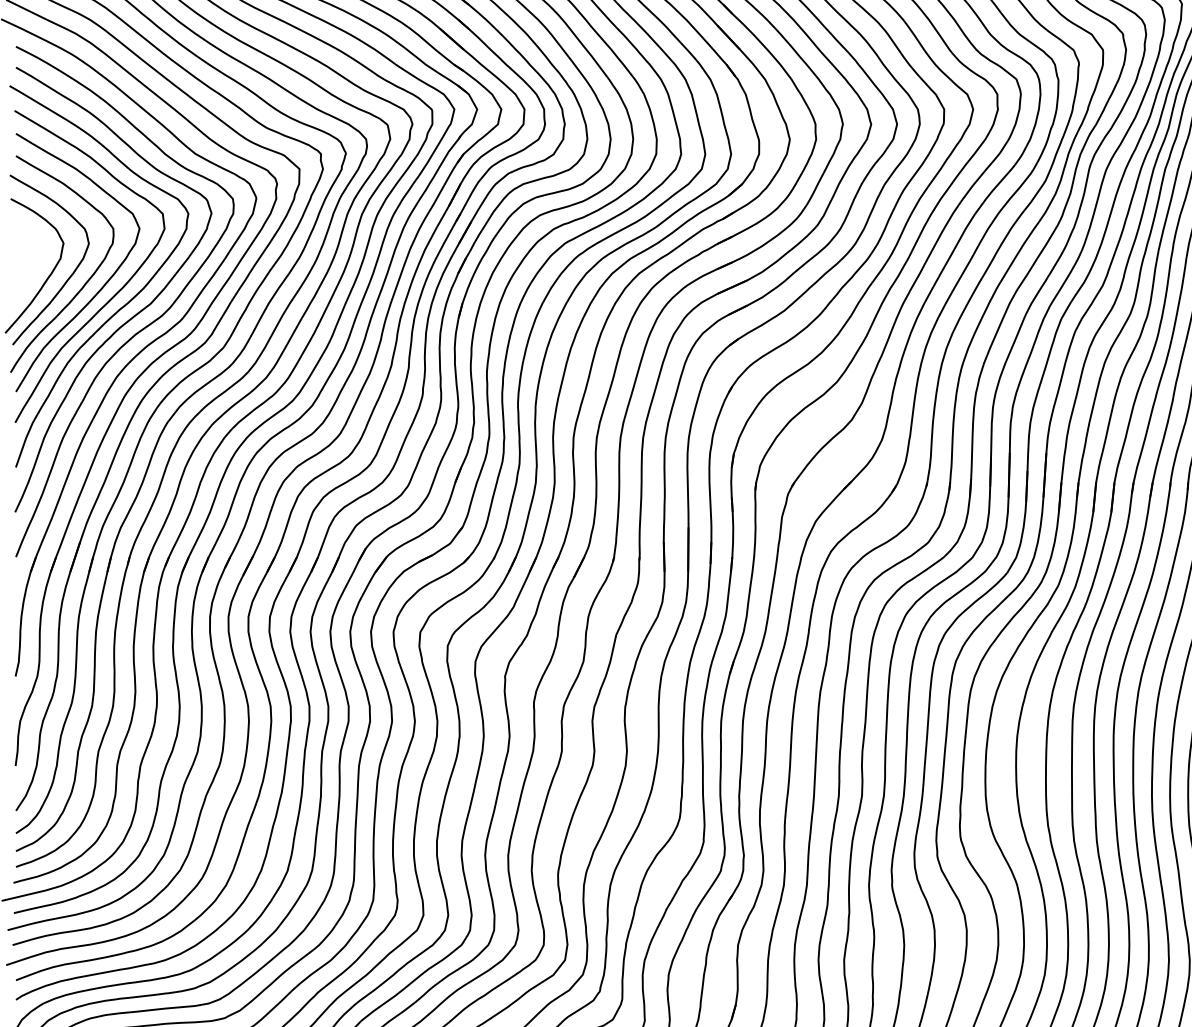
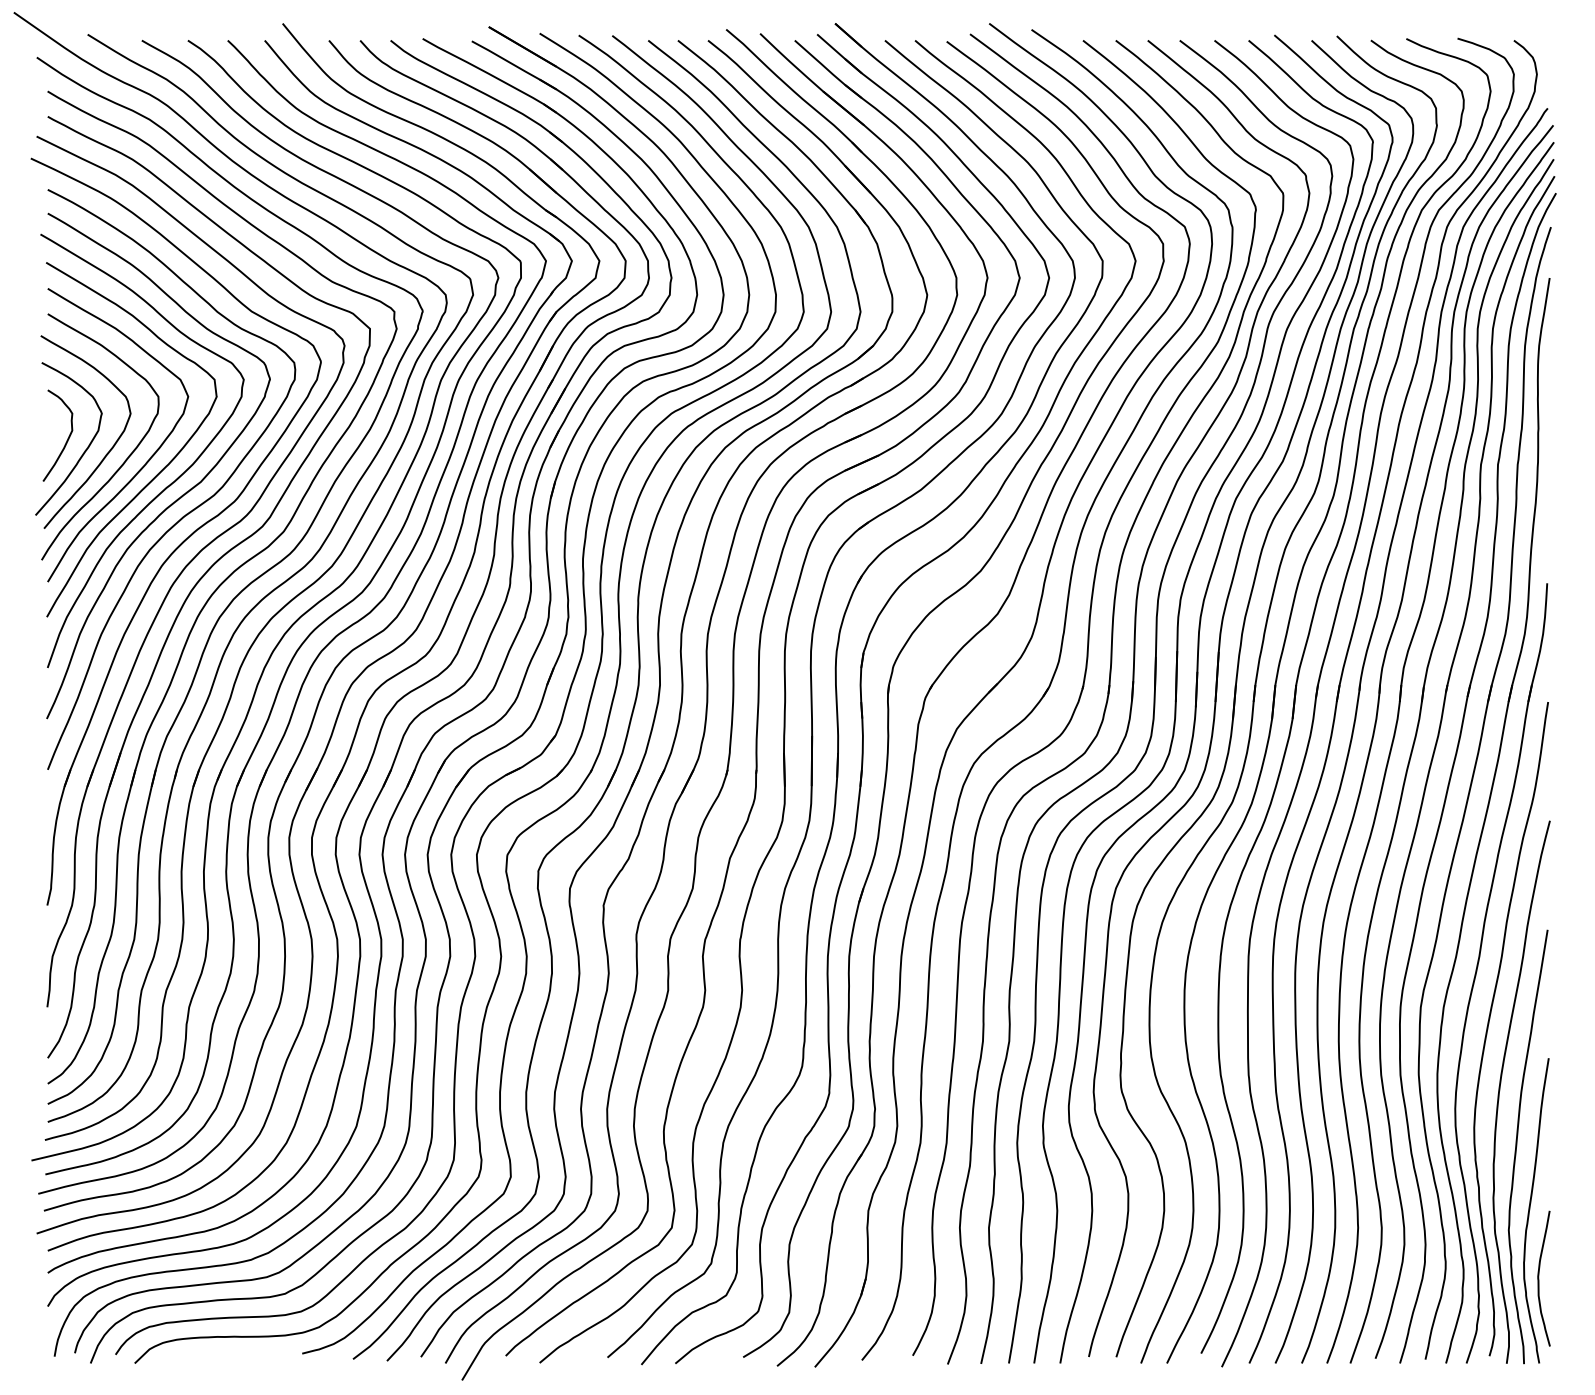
curve: (32, 267) -> (66, 440), added

